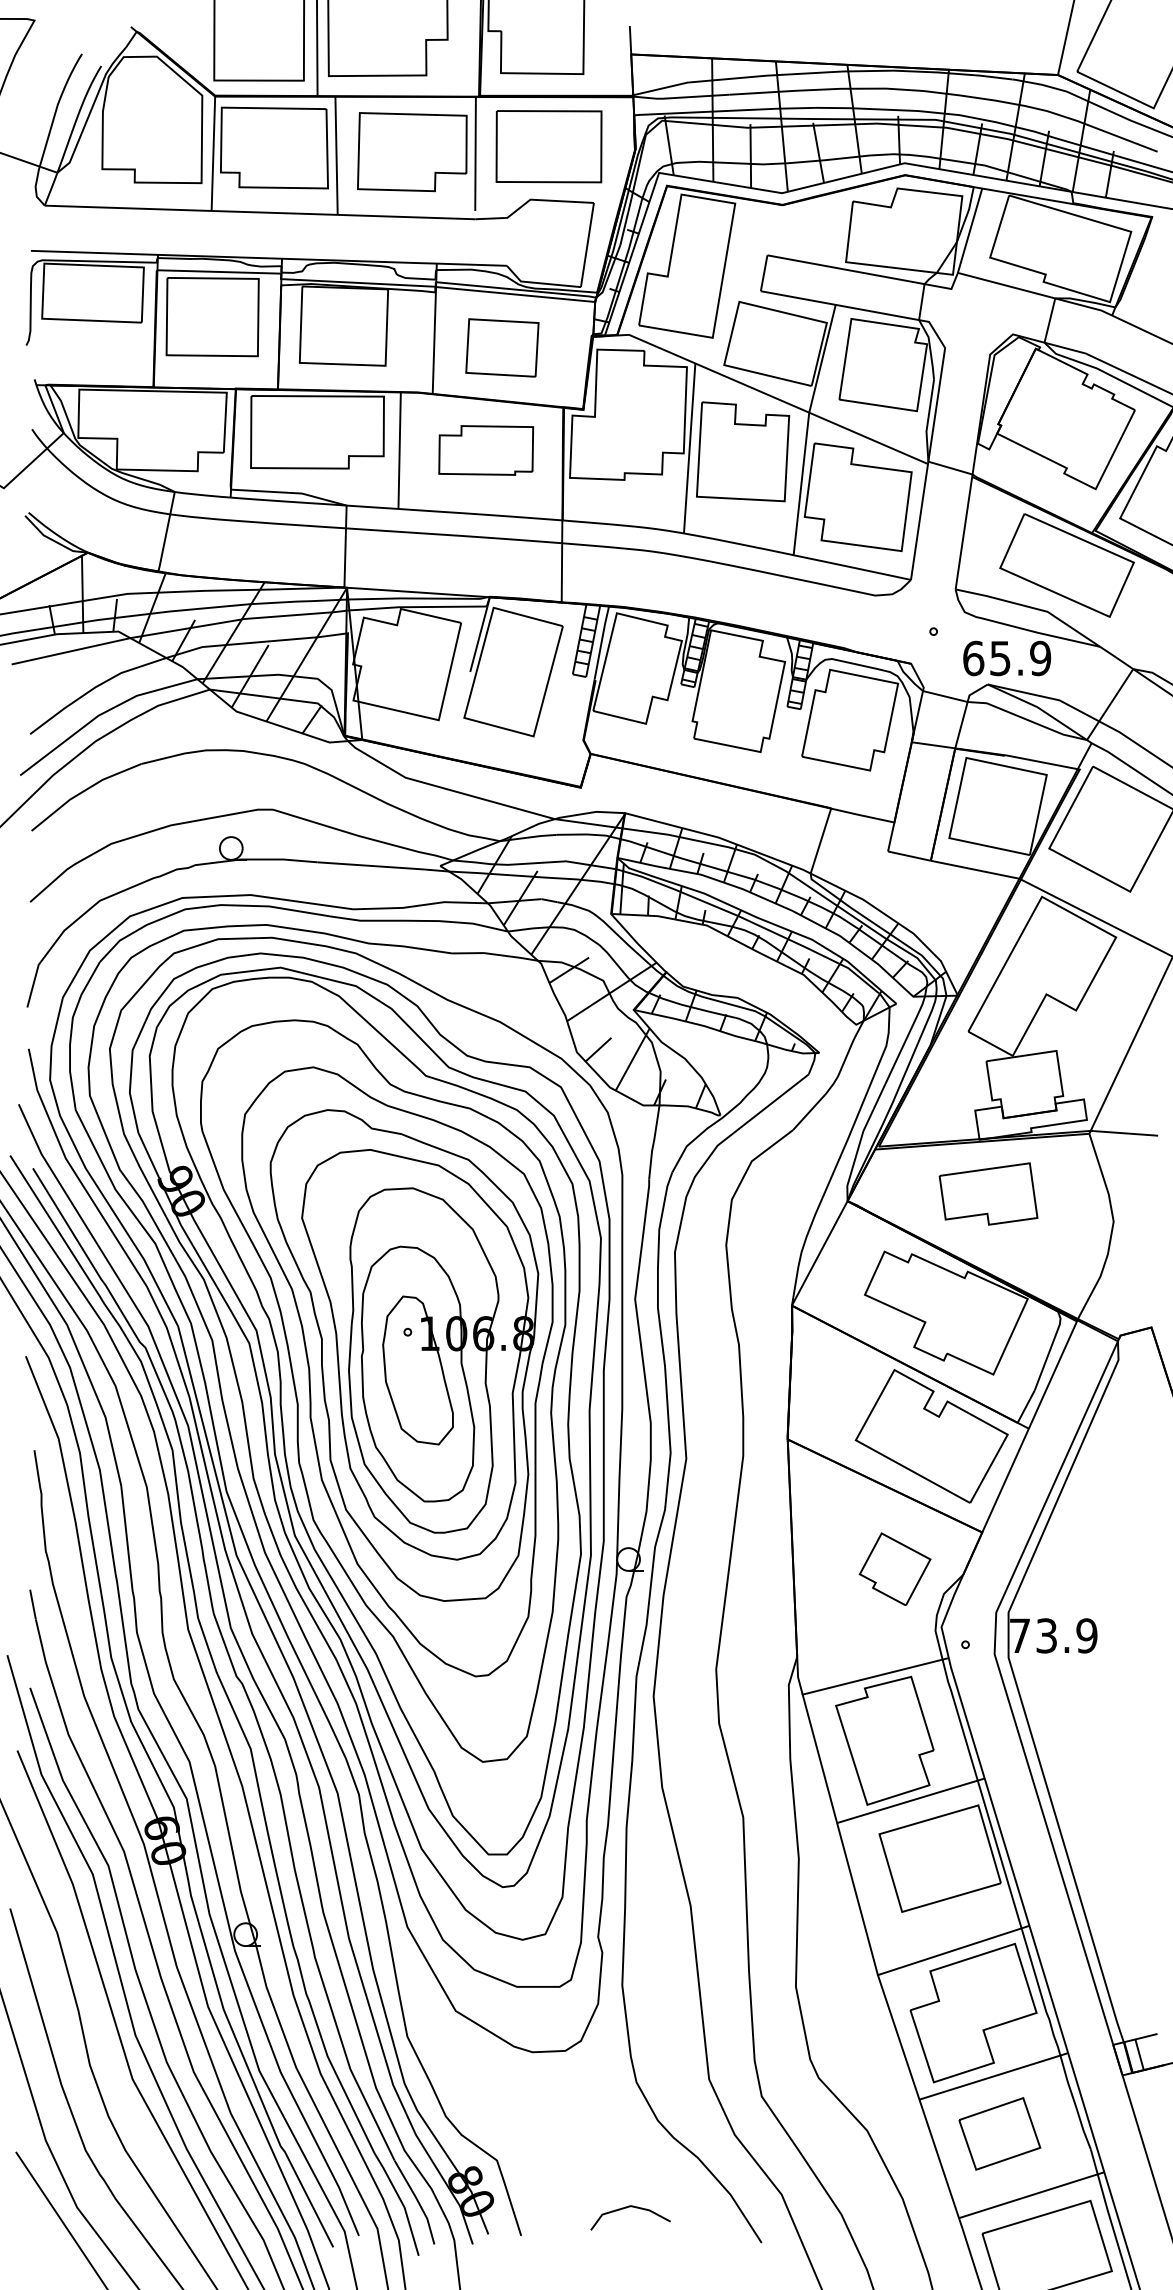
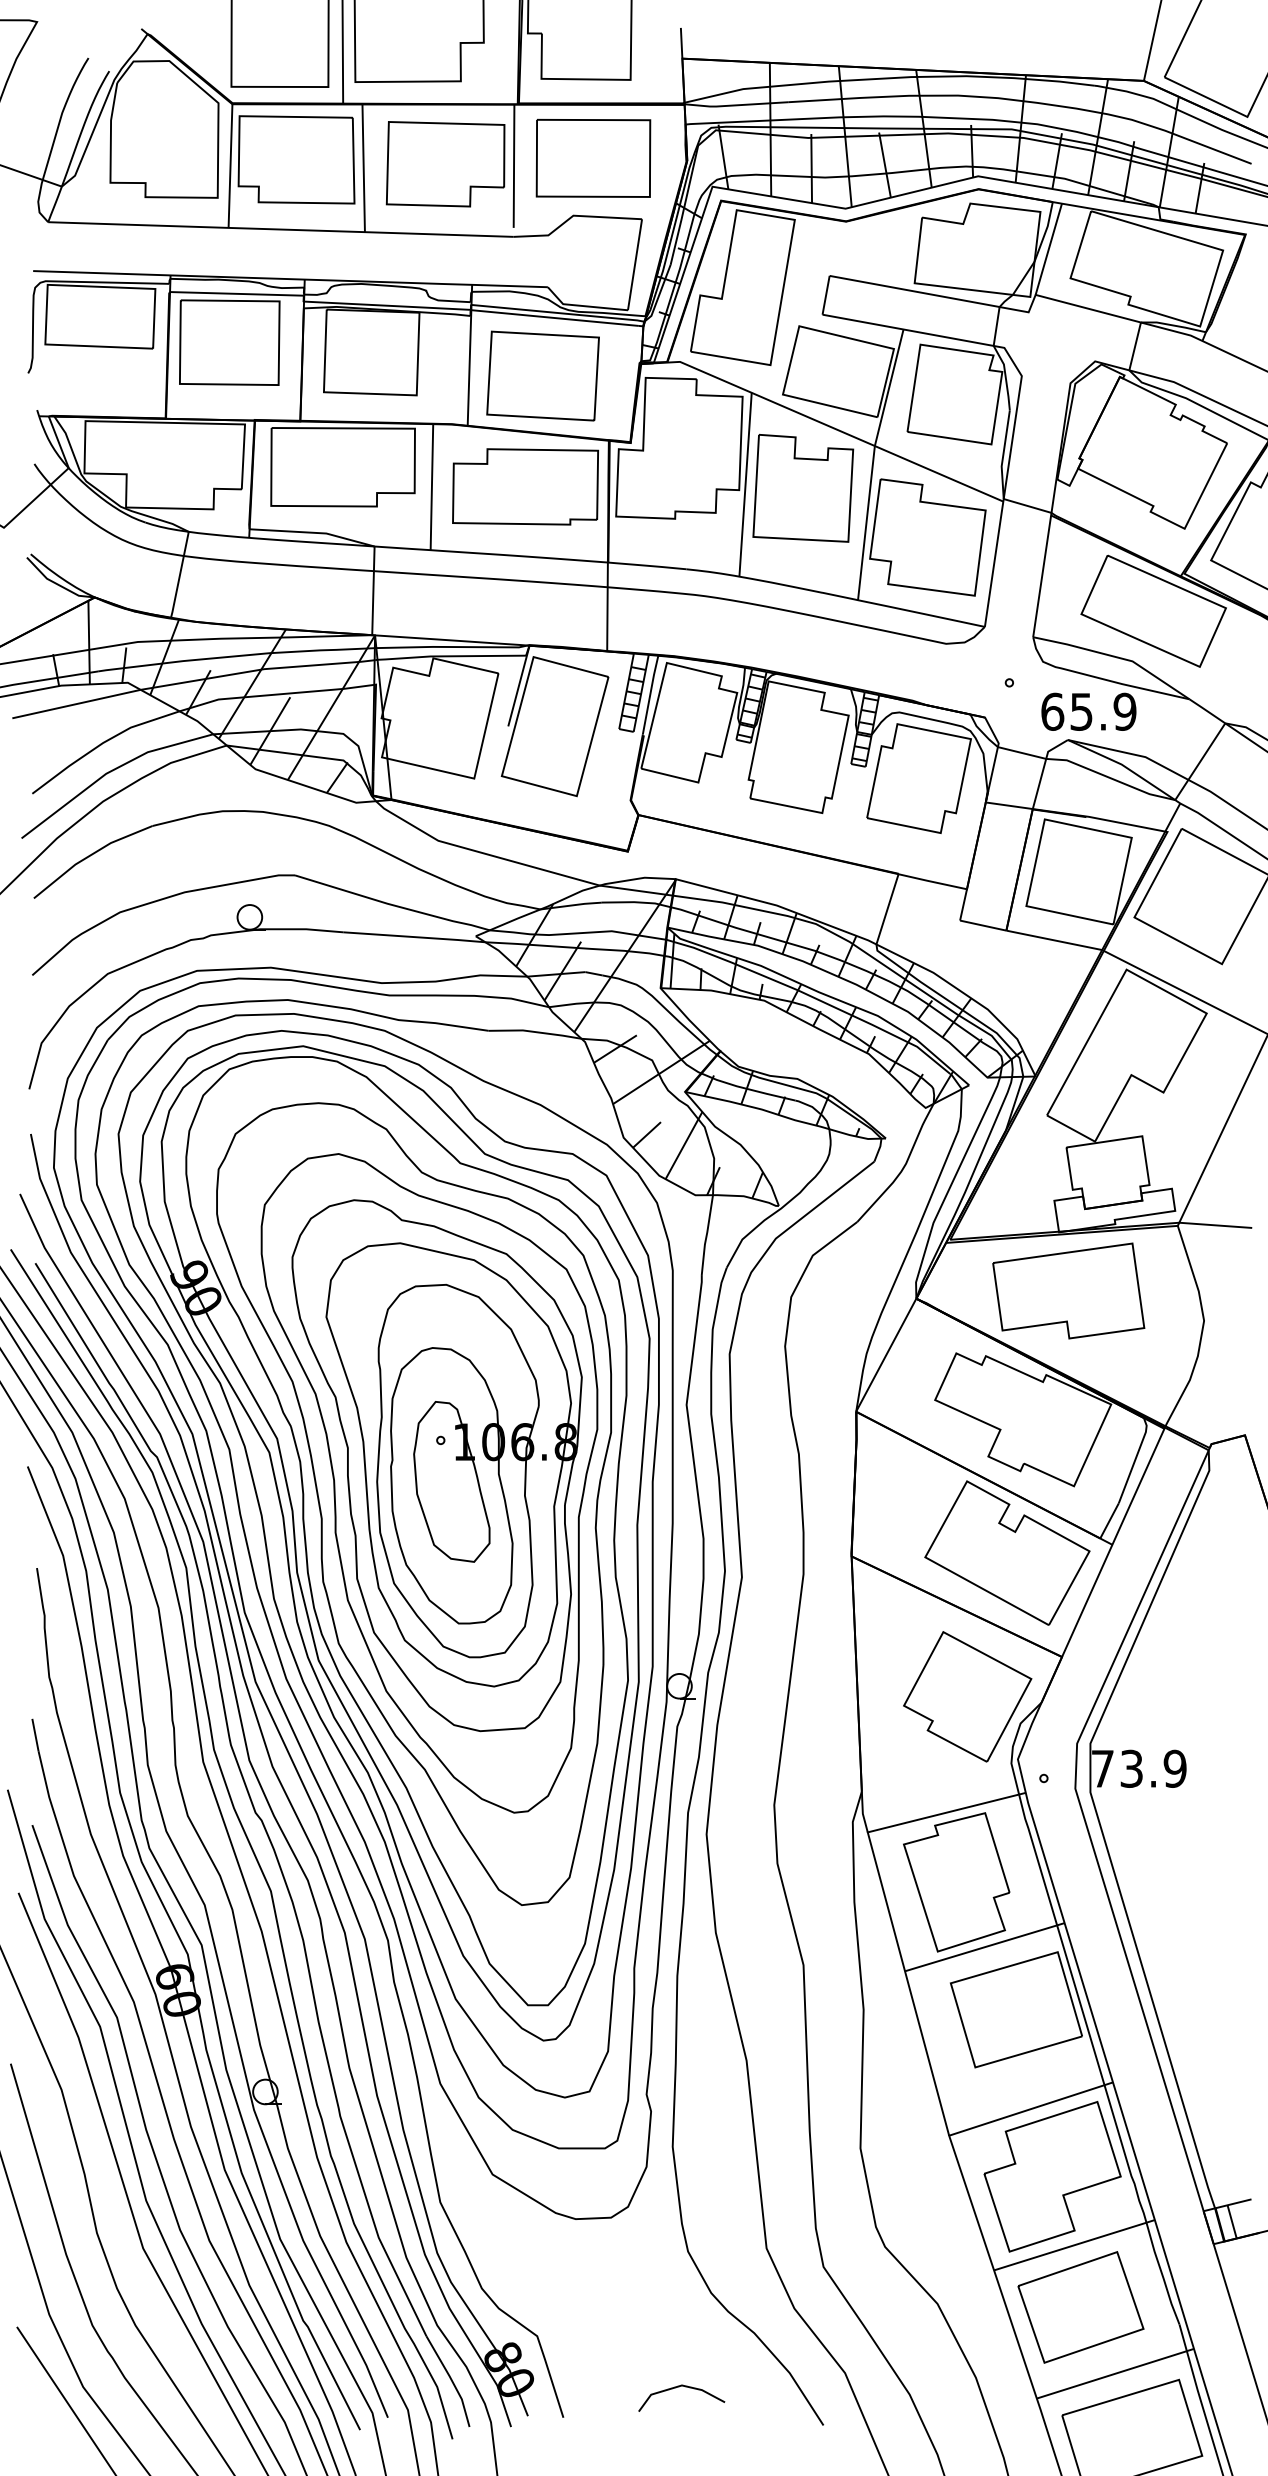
part: (501, 347) -> (542, 375), size x1.43
part: (486, 450) -> (525, 486), size x1.43
part: (988, 1193) -> (1068, 1290), size x1.43
part: (894, 1568) -> (967, 1696), size x1.67
part: (999, 2133) -> (1080, 2307), size x1.43

